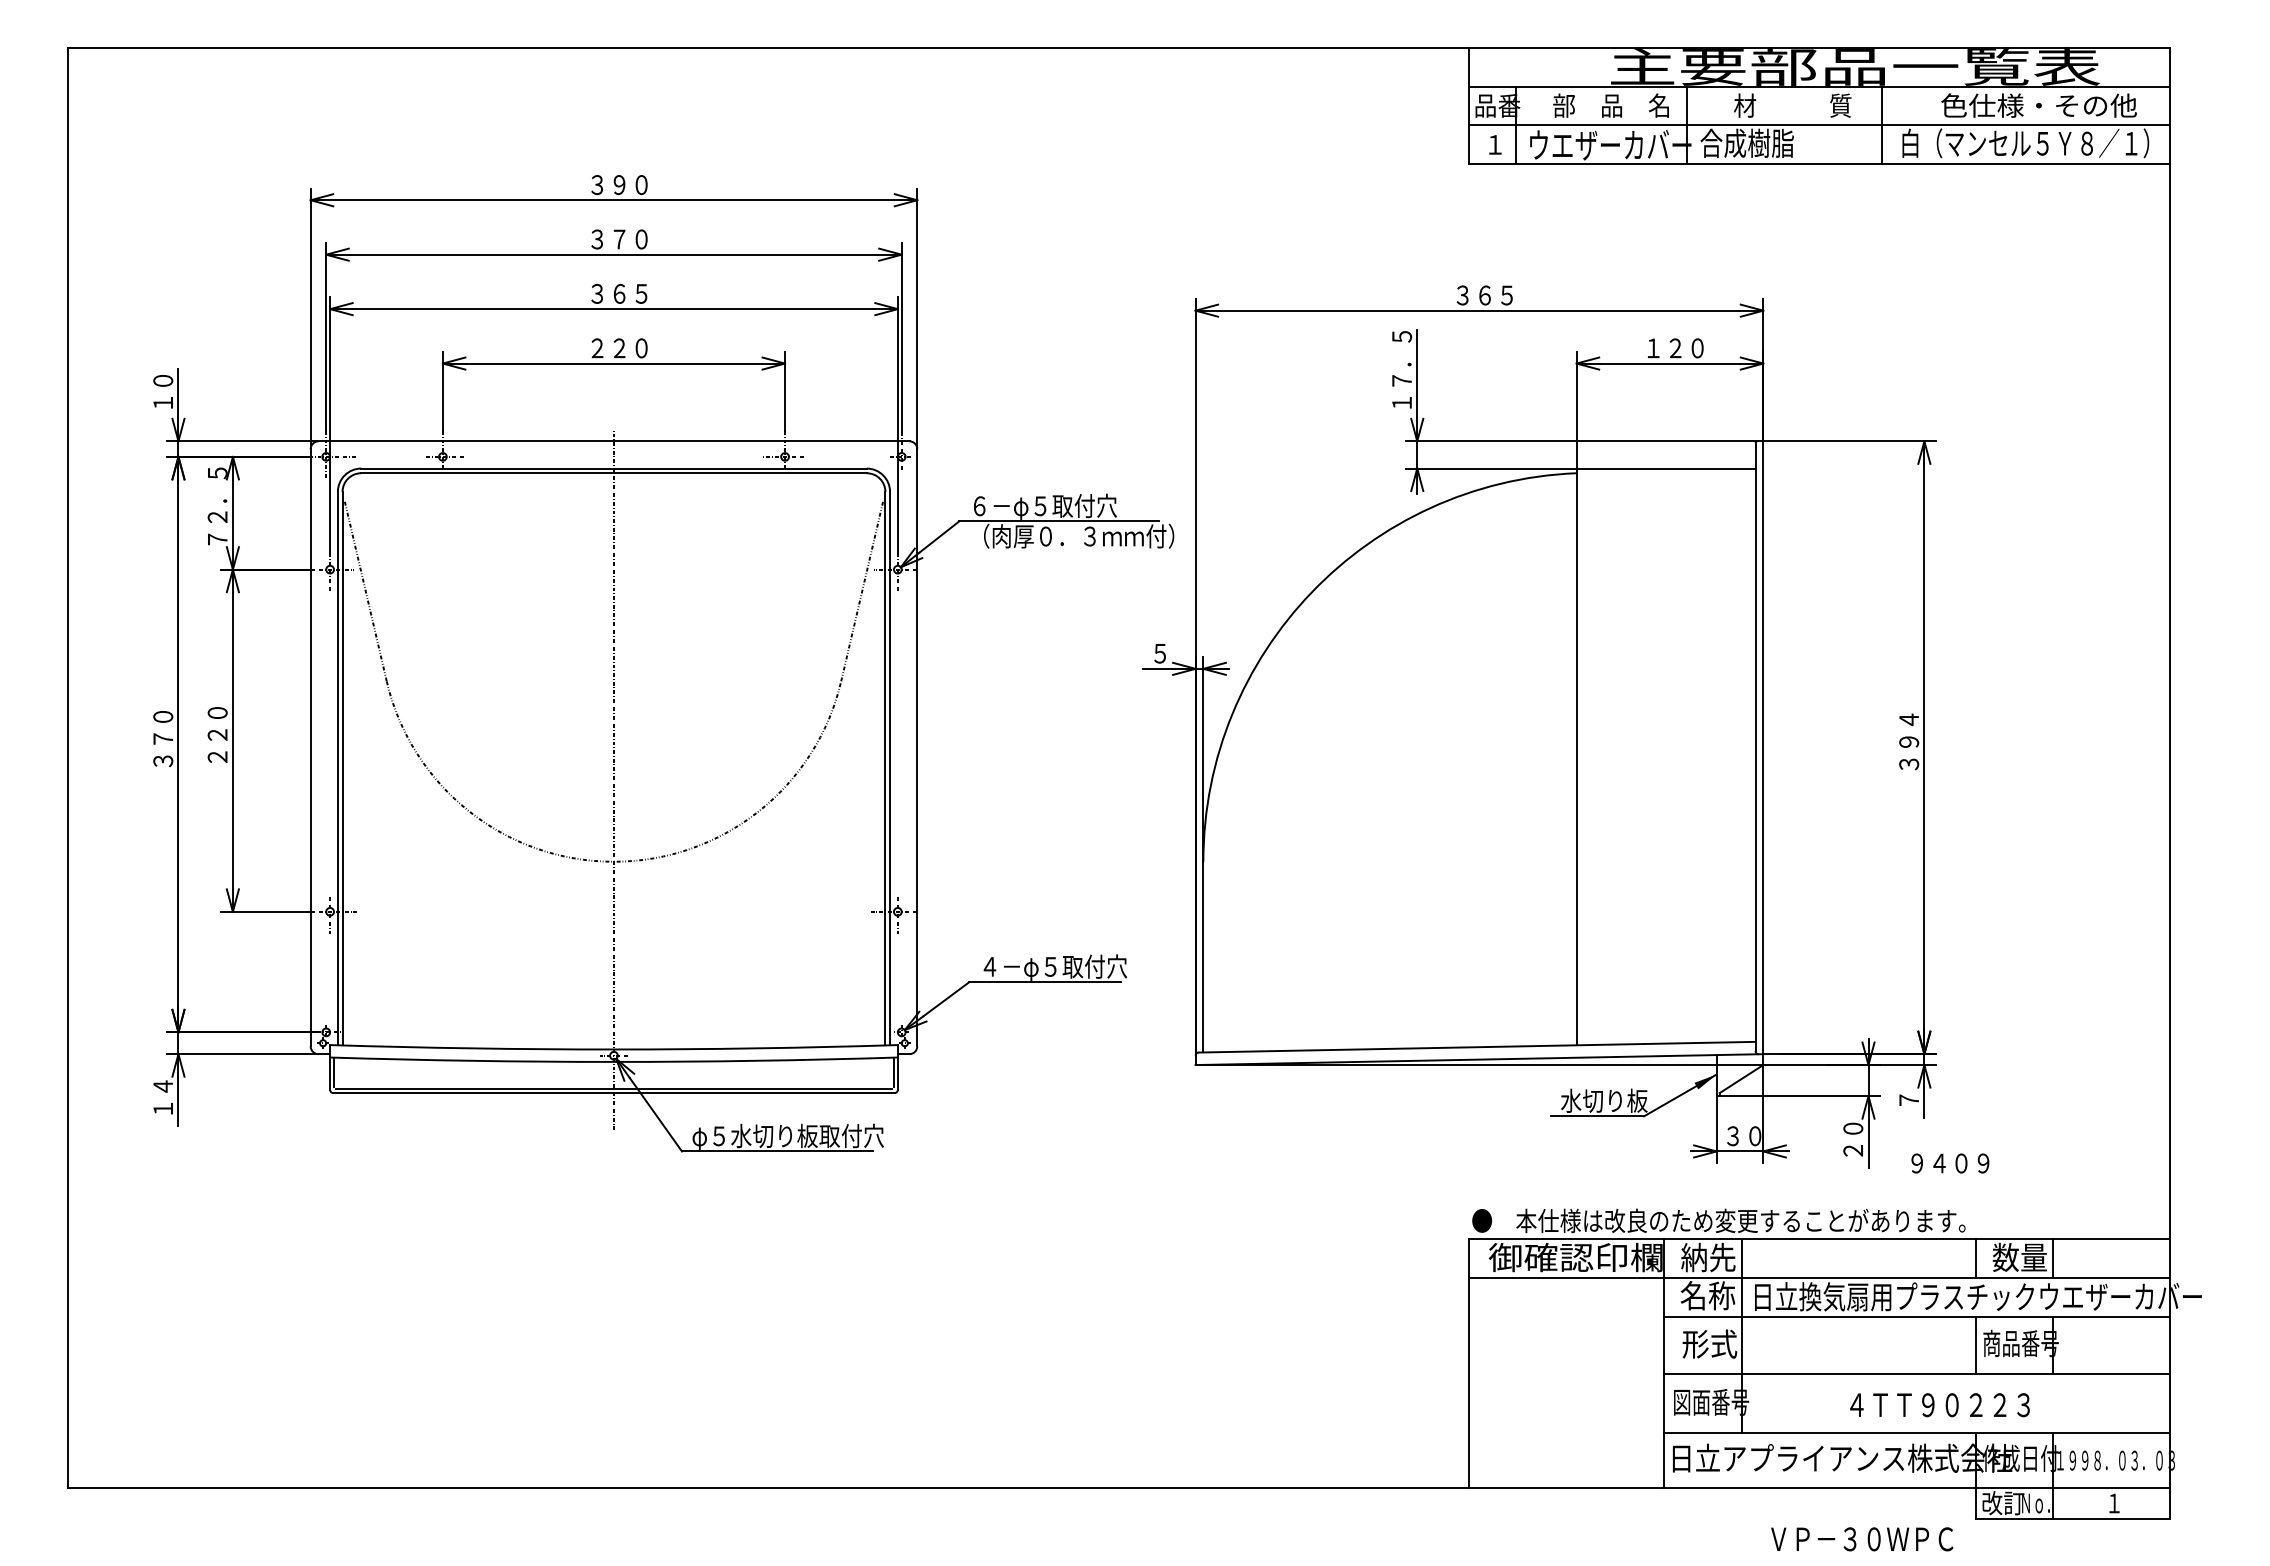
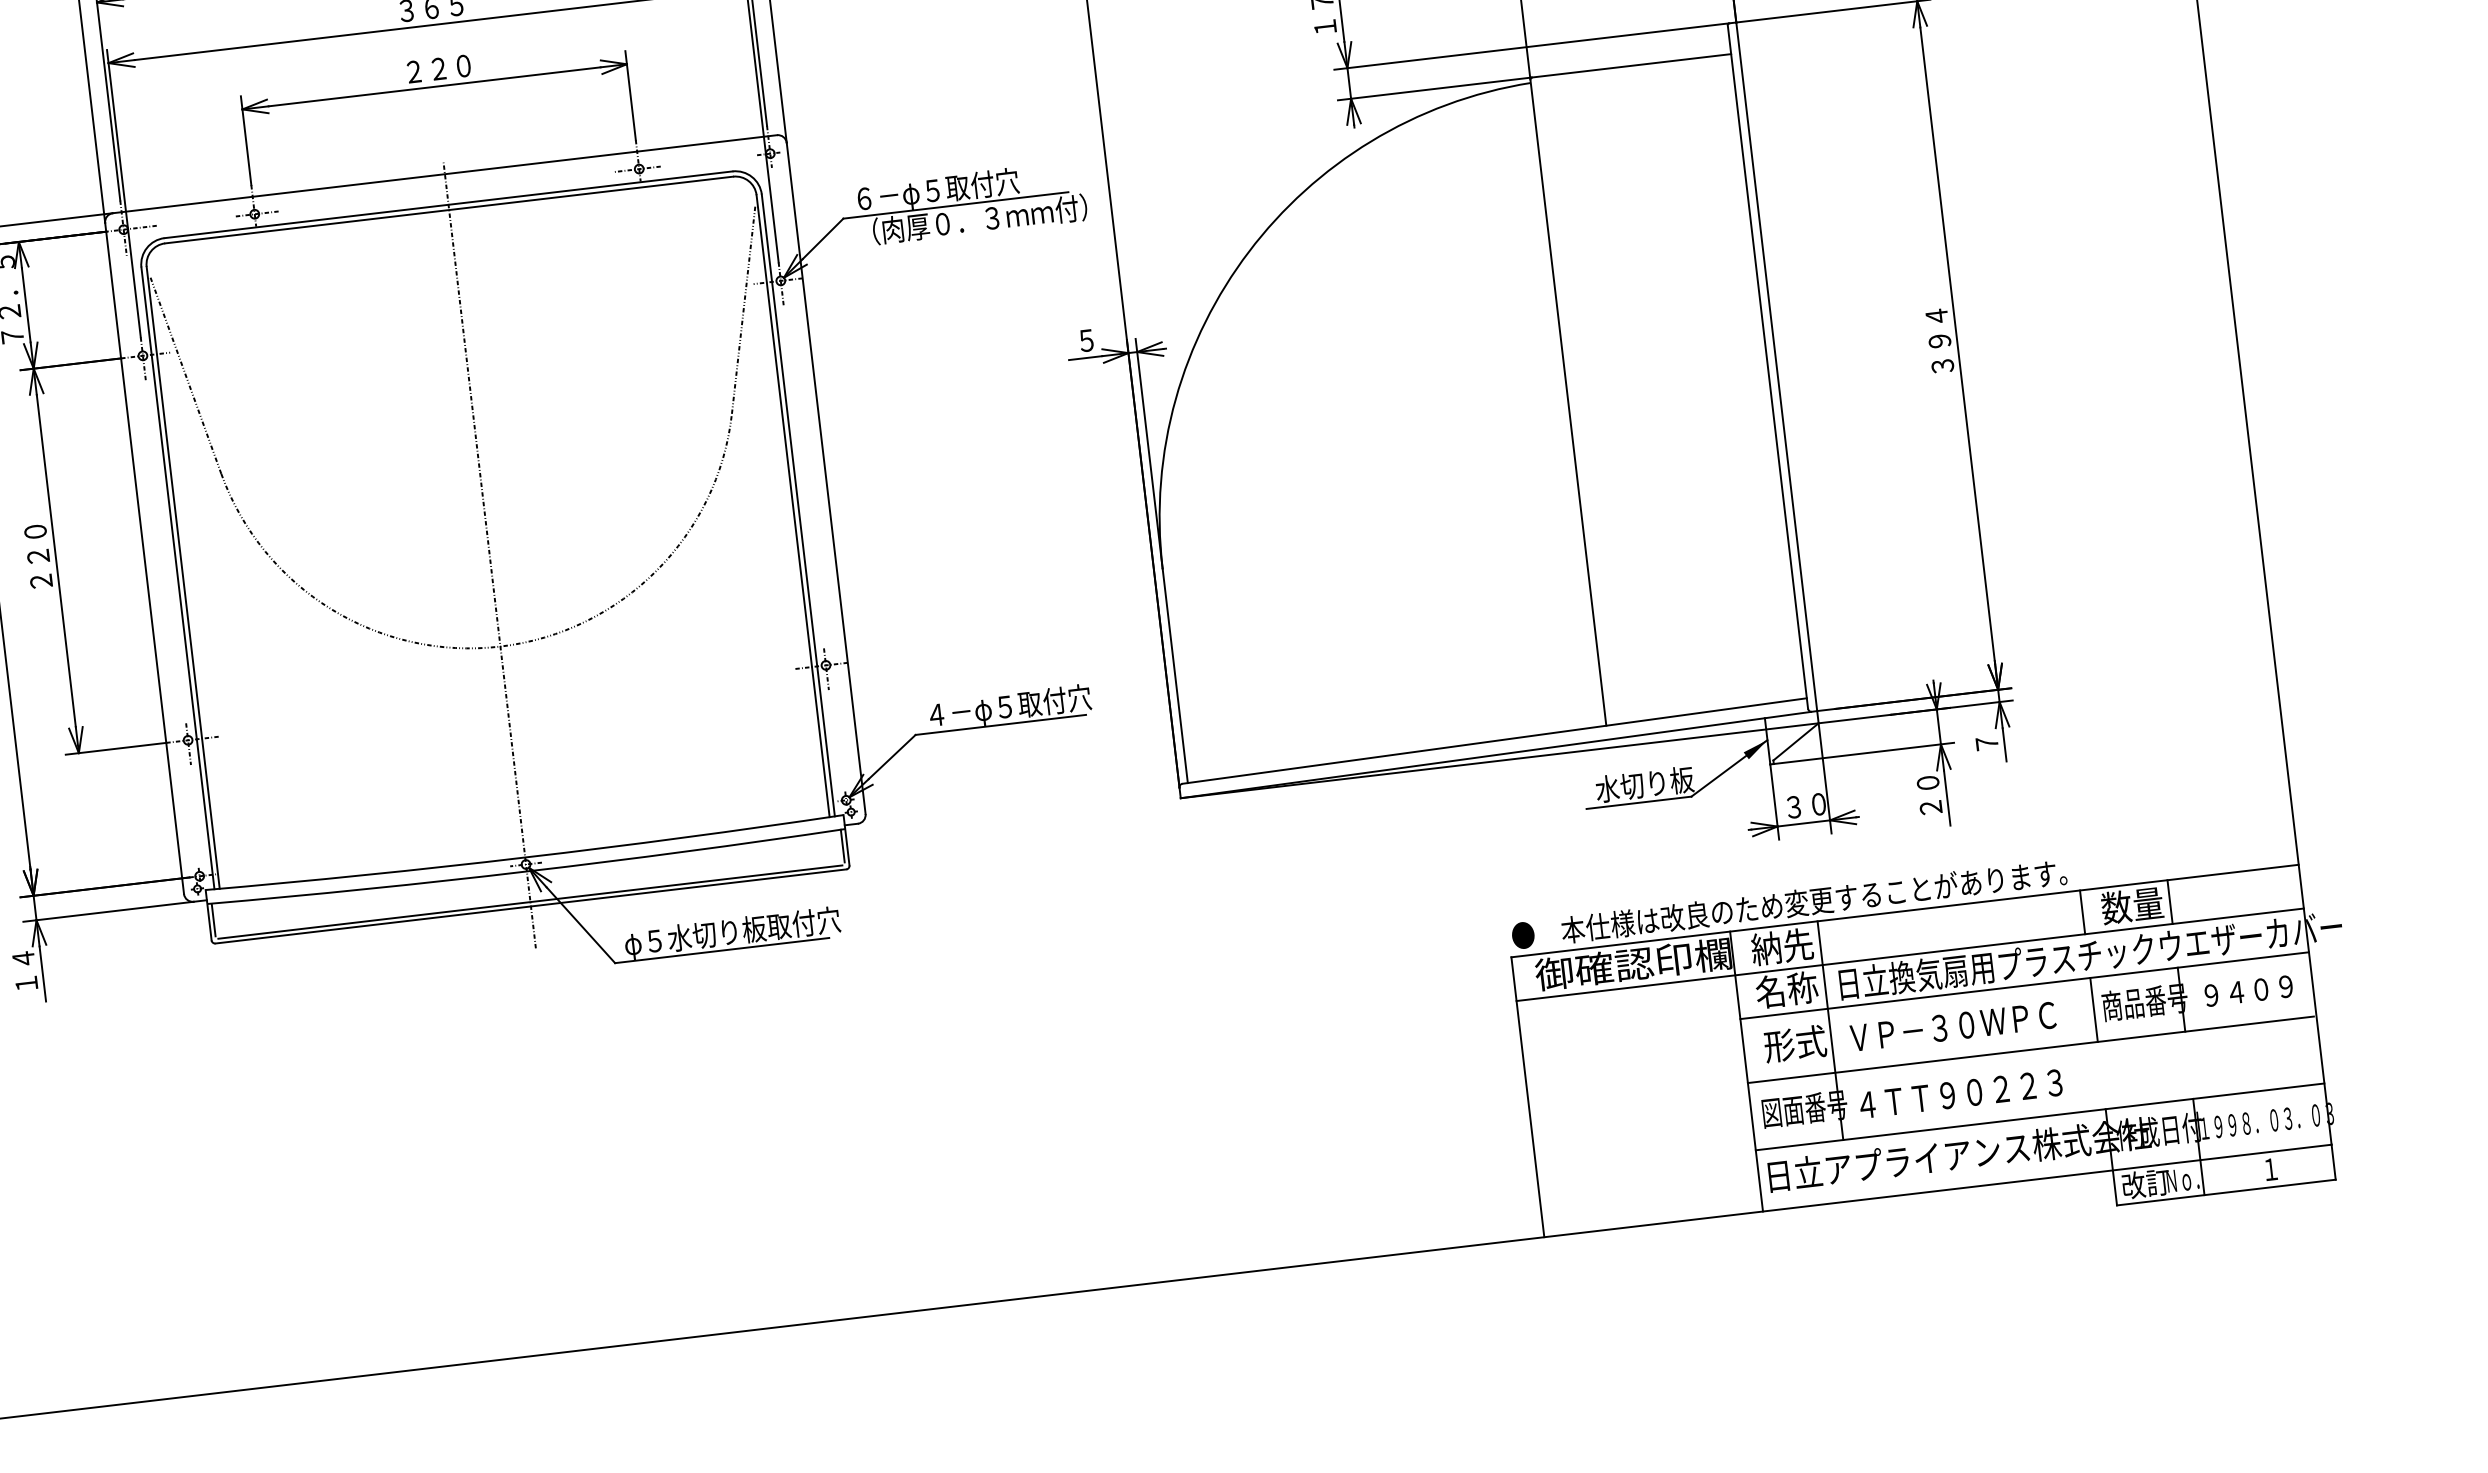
text: (1950, 1163) -> (2248, 991), moved
text: (1939, 1405) -> (1960, 1094), moved
text: (1862, 1539) -> (1953, 1026), moved

